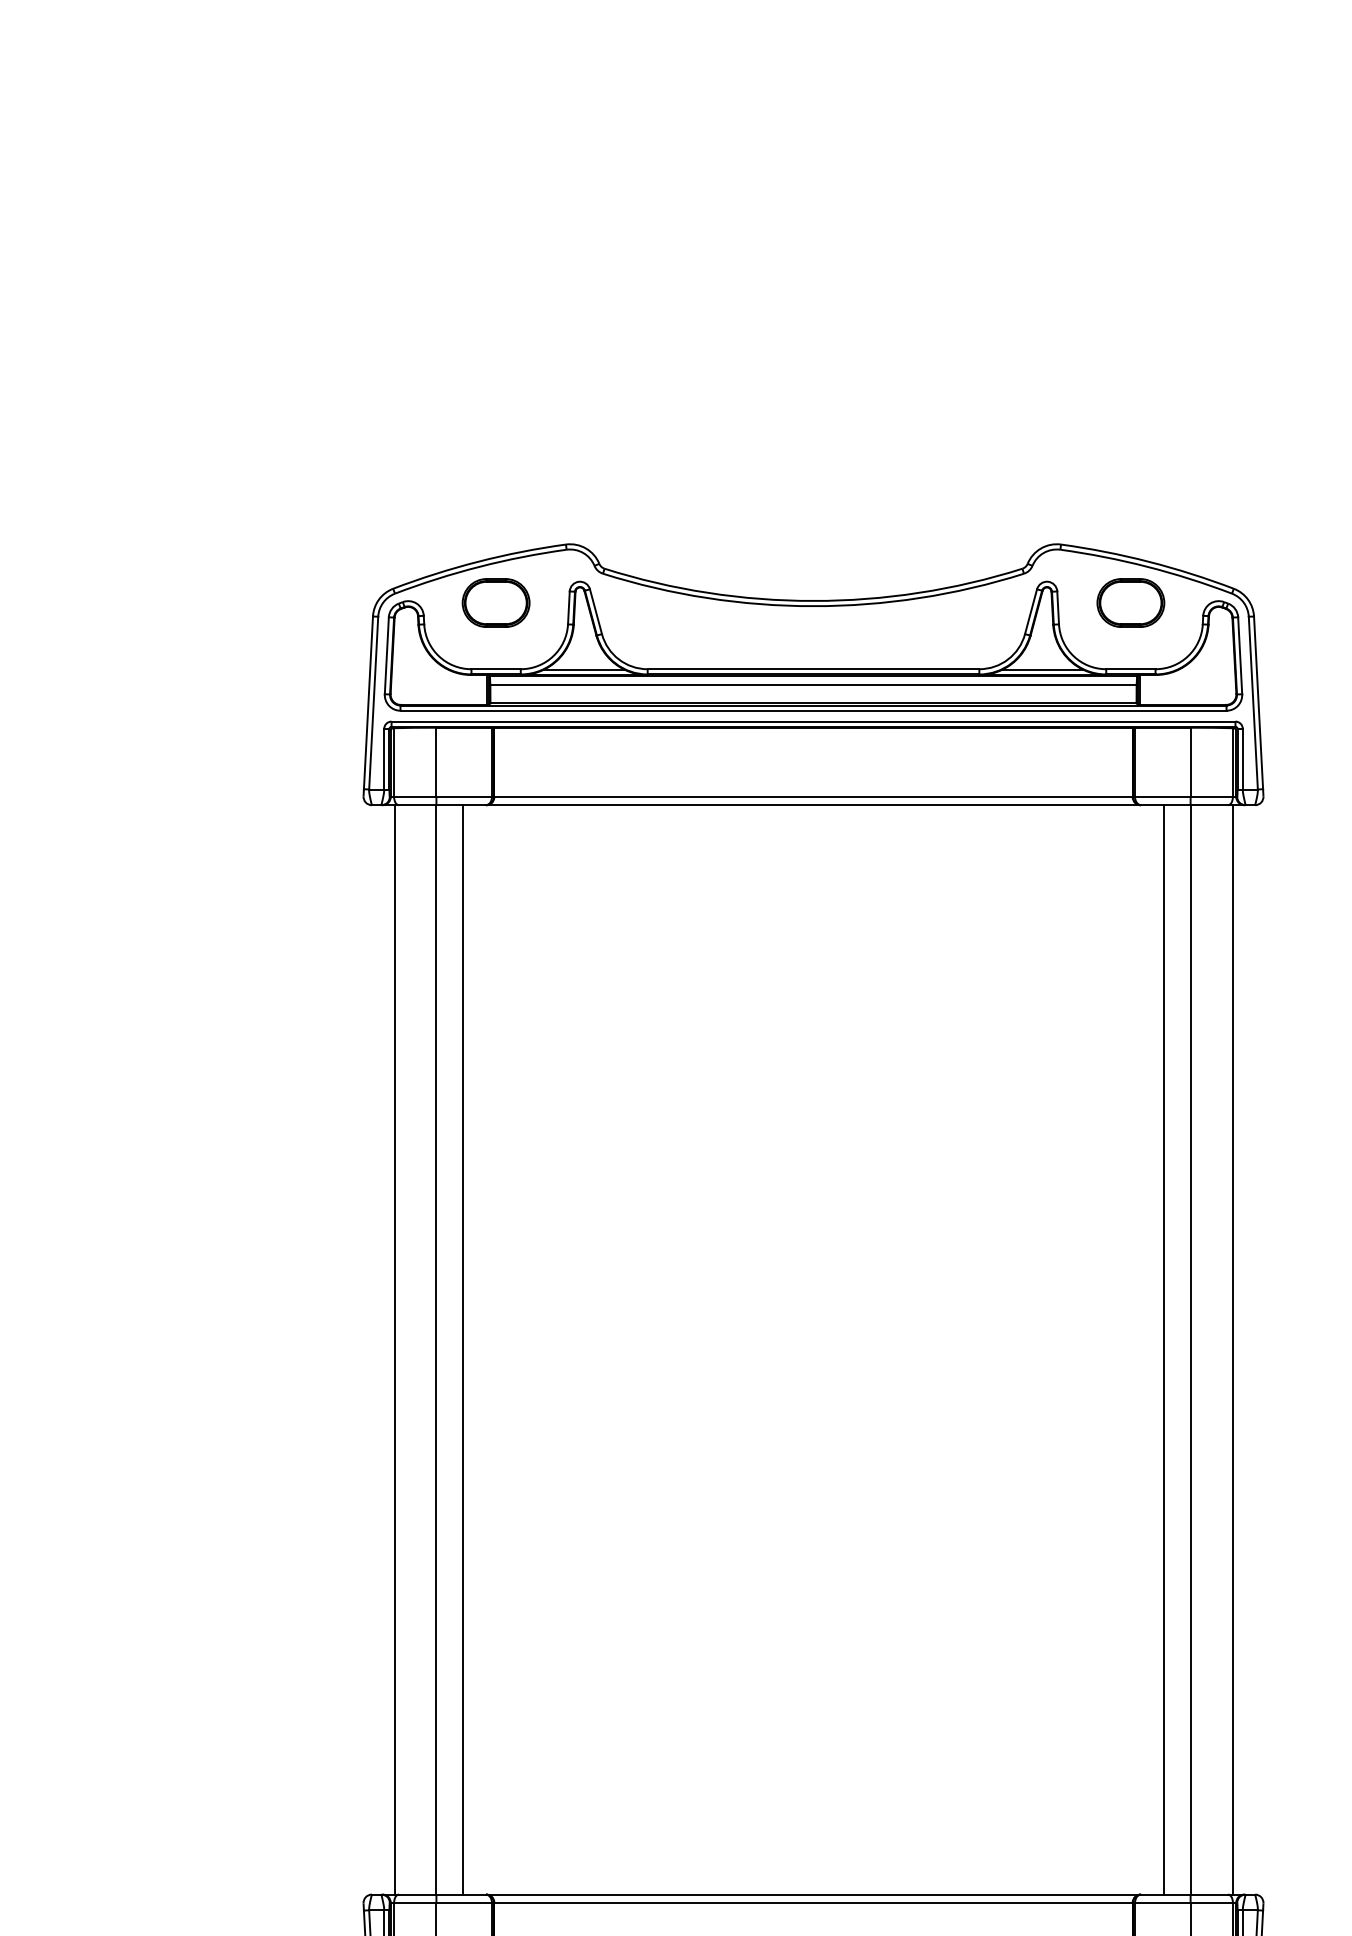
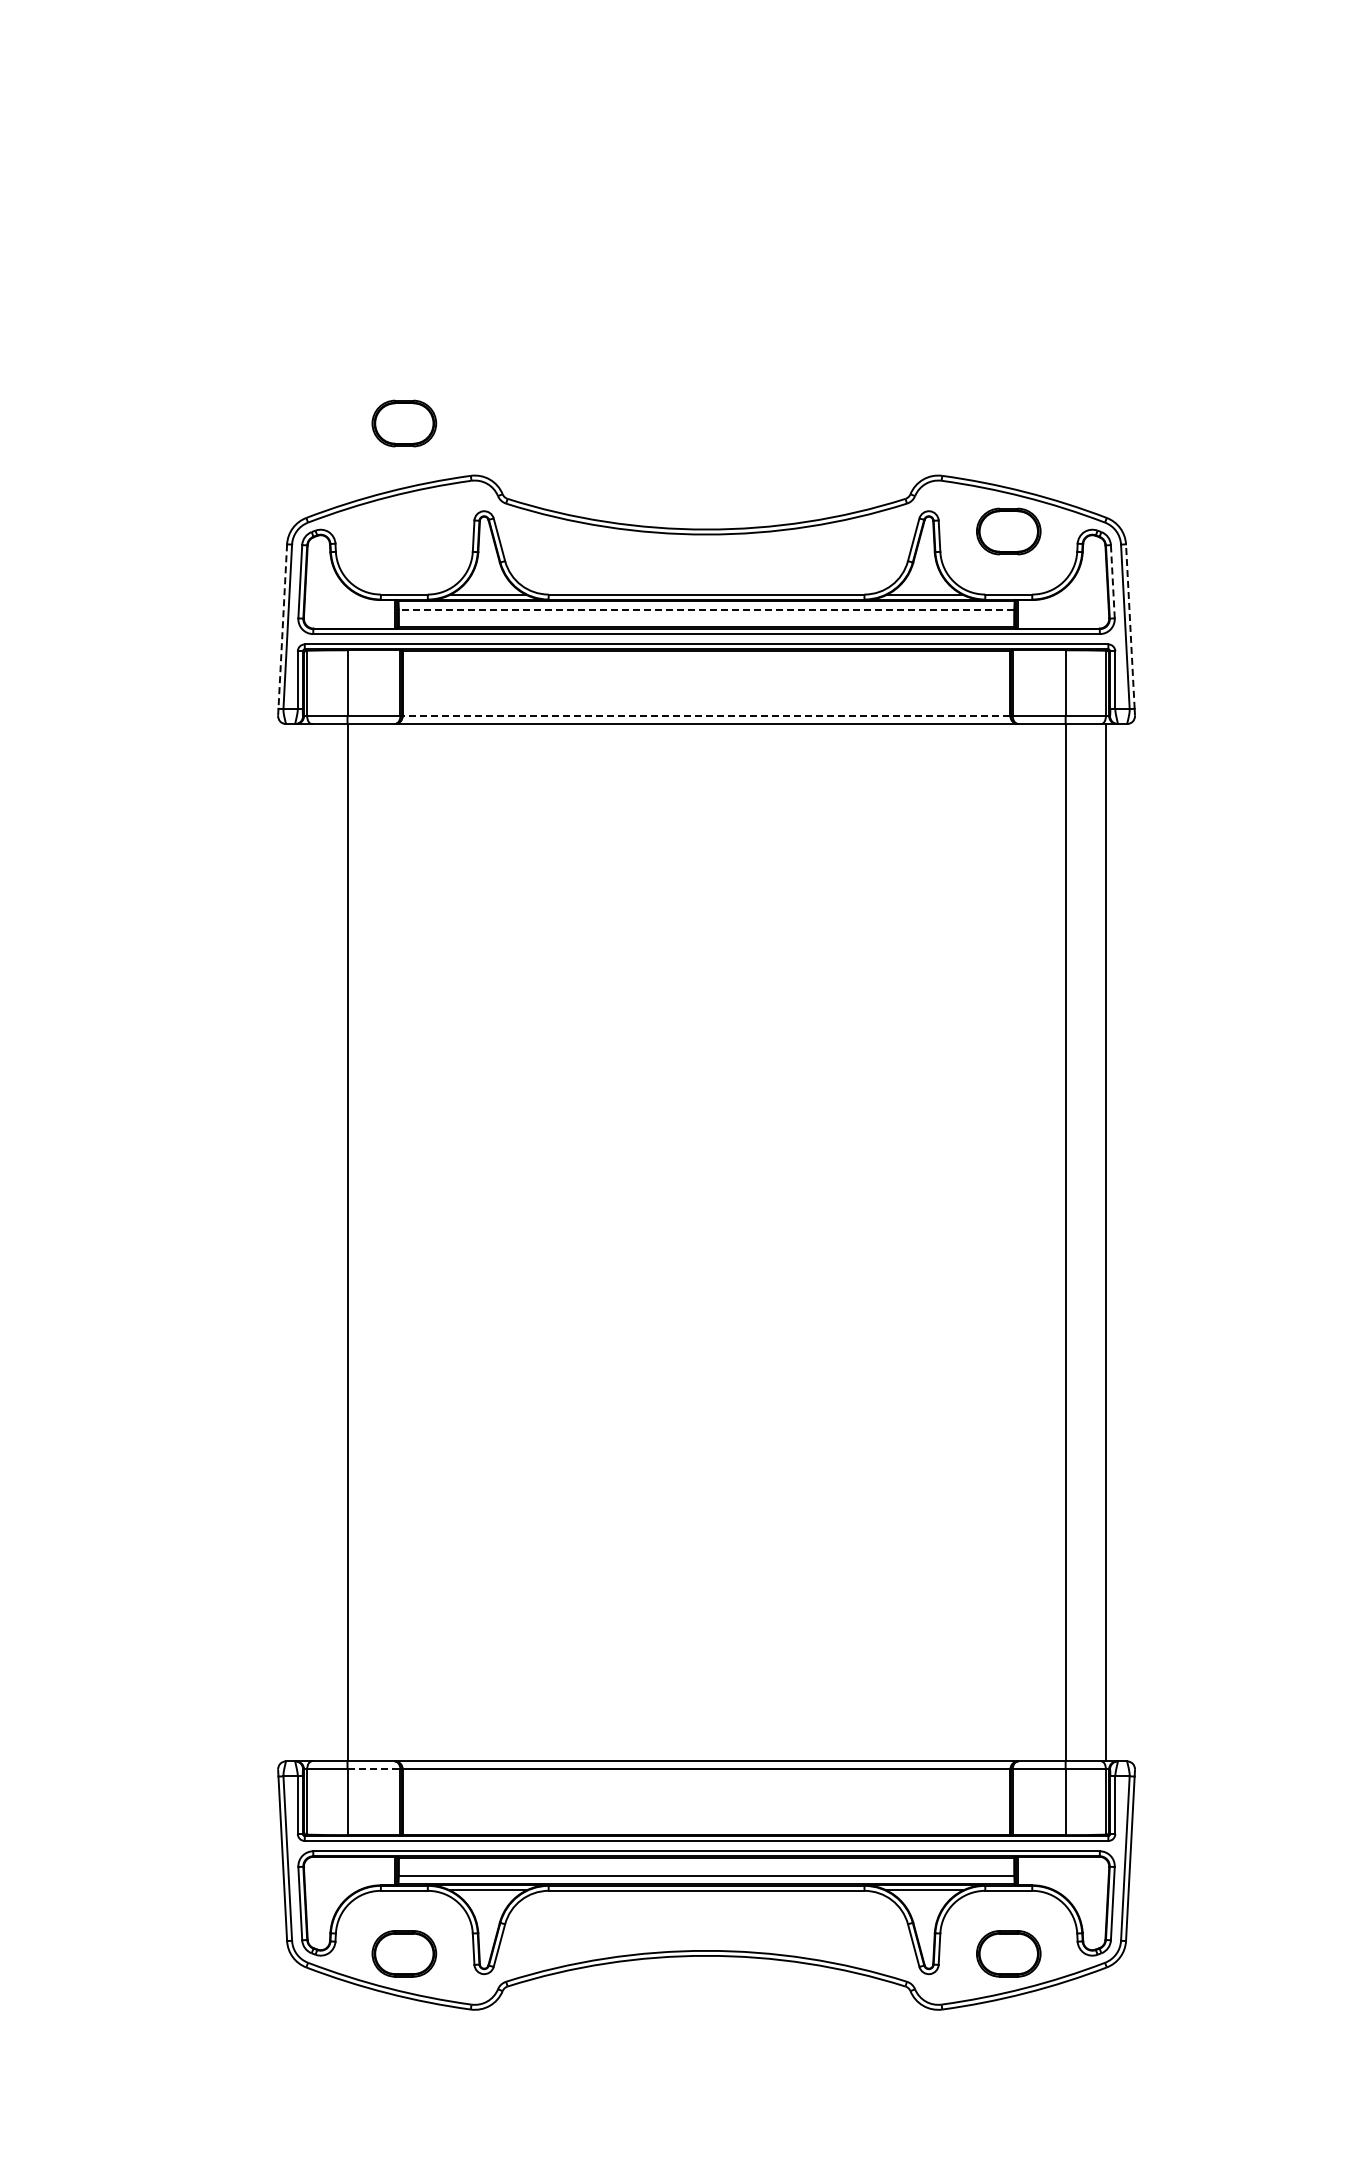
part: (496, 602) -> (404, 423), moved
line: (1239, 655) -> (1112, 581), solid -> dashed
line: (813, 684) -> (706, 609), solid -> dashed
line: (1258, 702) -> (1130, 626), solid -> dashed
line: (368, 703) -> (282, 627), solid -> dashed
line: (813, 797) -> (706, 716), solid -> dashed
line: (394, 1349) -> (307, 1242), removed
line: (462, 1349) -> (372, 1242), removed
line: (1164, 1349) -> (1040, 1242), removed
line: (464, 1903) -> (374, 1769), solid -> dashed

